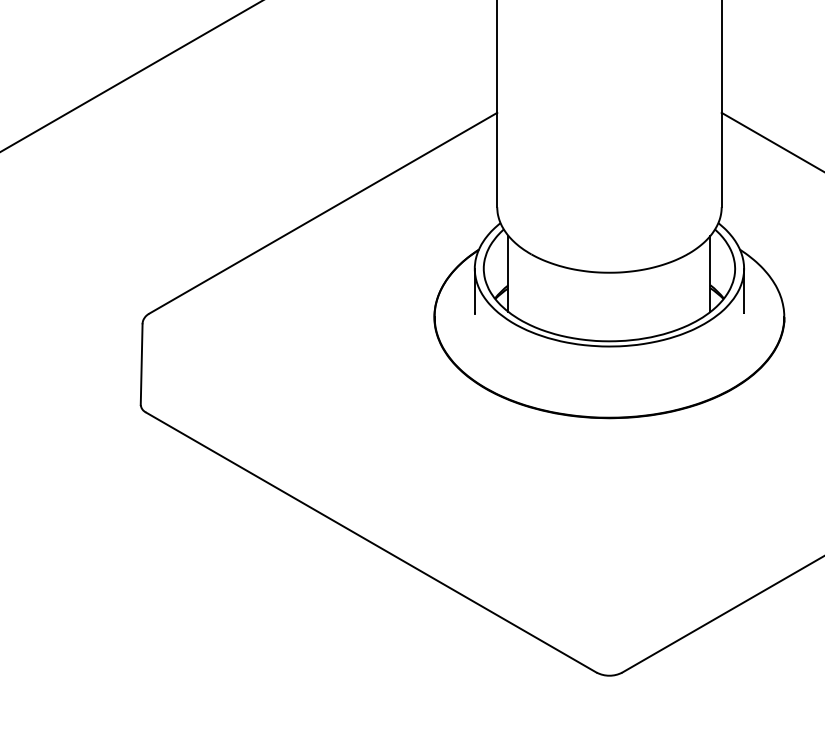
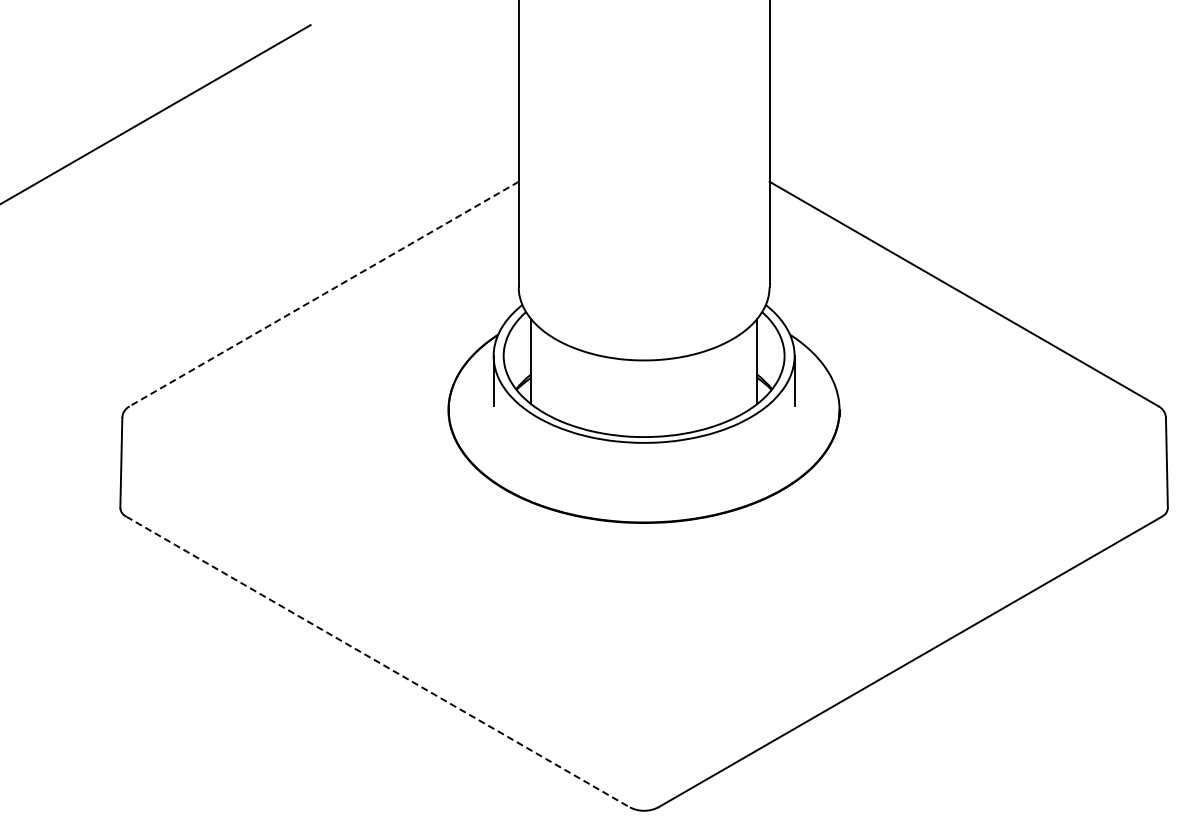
line: (323, 213) -> (324, 294), solid -> dashed
line: (371, 543) -> (378, 662), solid -> dashed

